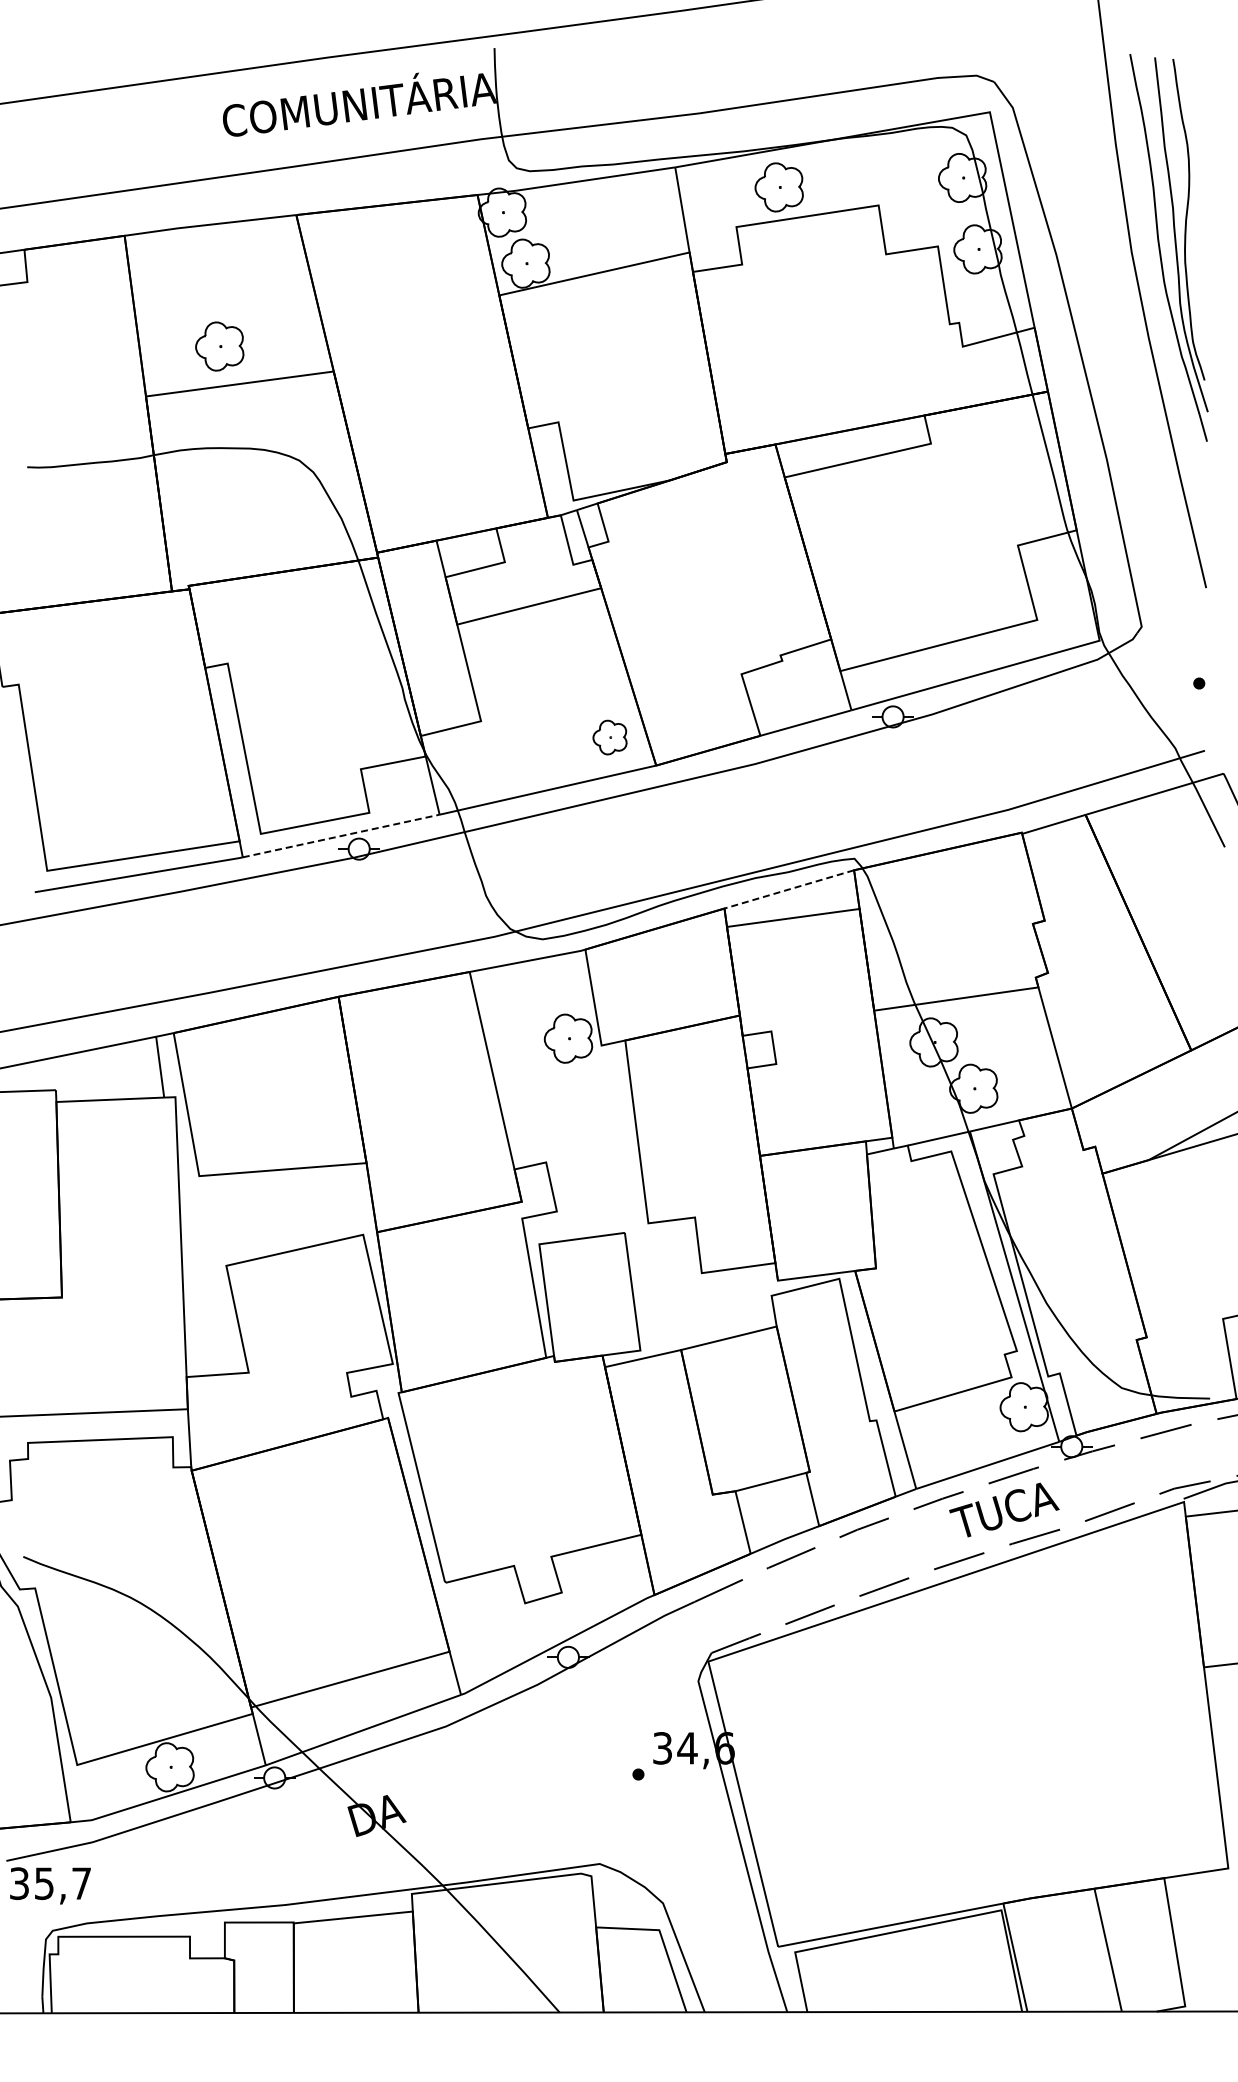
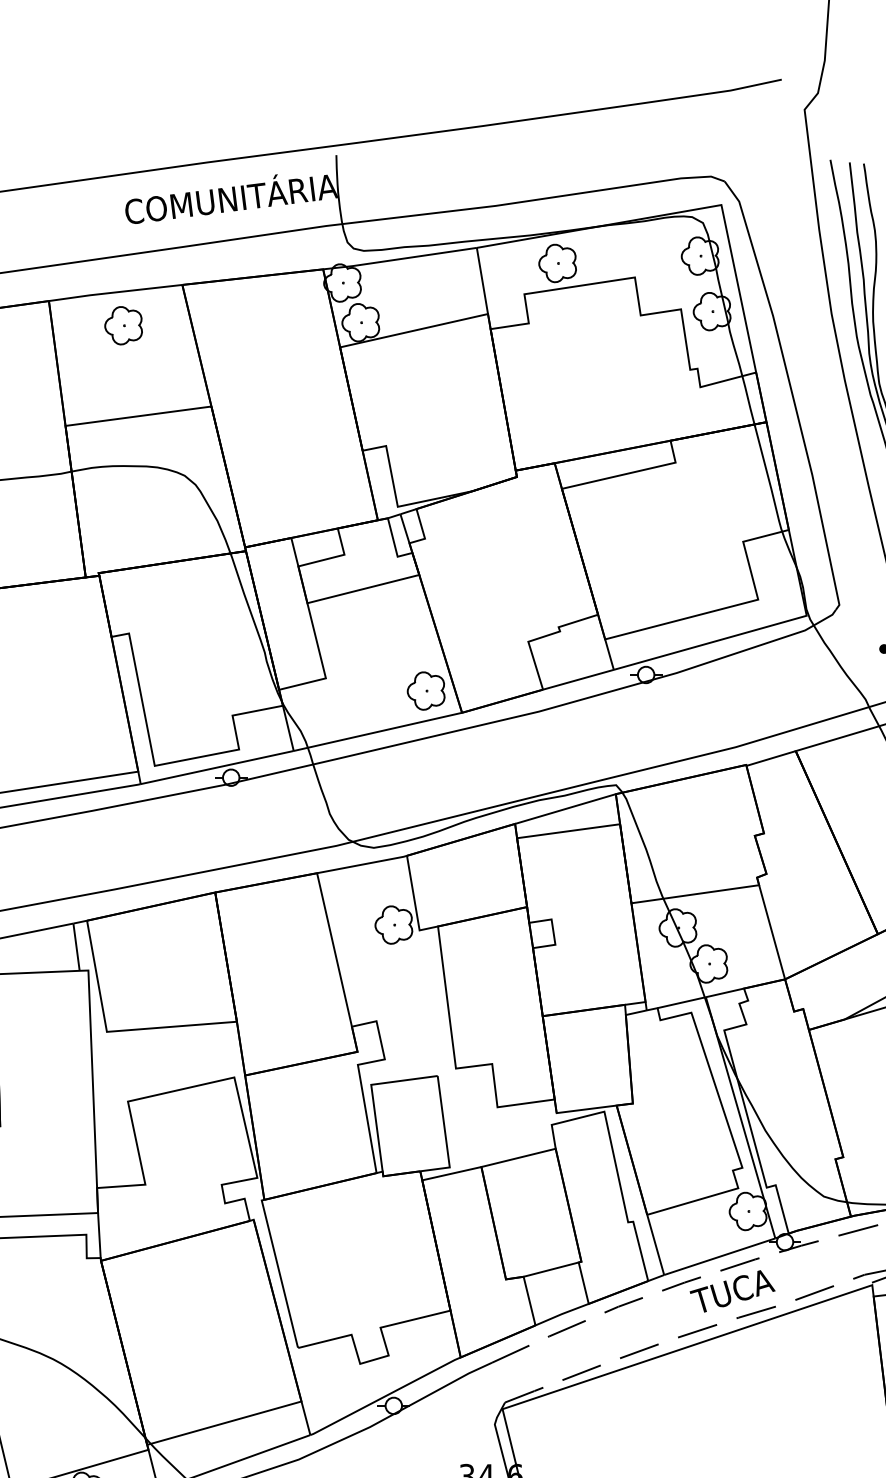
part: (219, 346) -> (123, 325), moved
part: (609, 737) -> (425, 690), size x1.43
line: (341, 836) -> (217, 767), dashed -> solid
line: (789, 889) -> (565, 809), dashed -> solid

